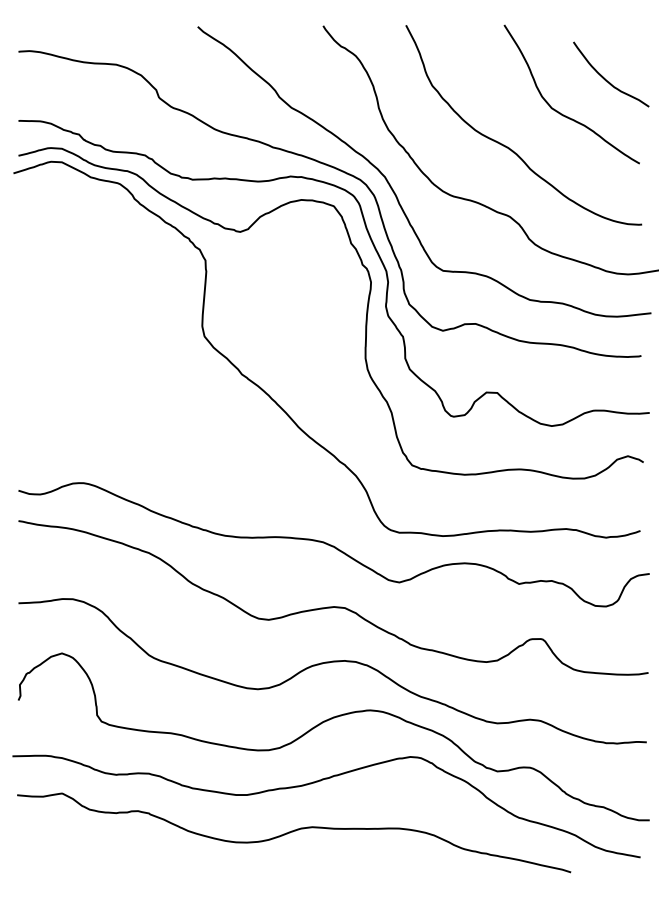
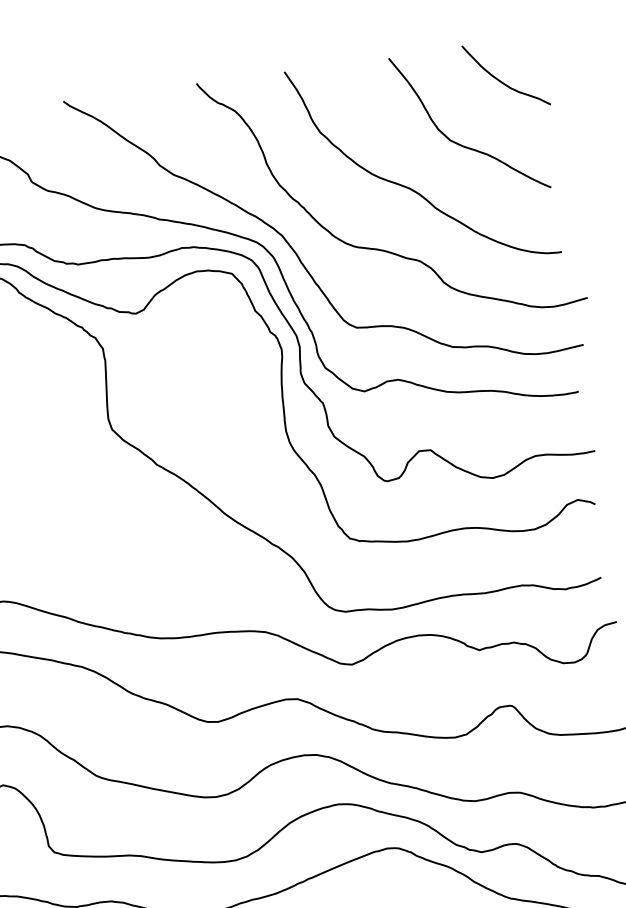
curve: (606, 79) -> (501, 81), moved

